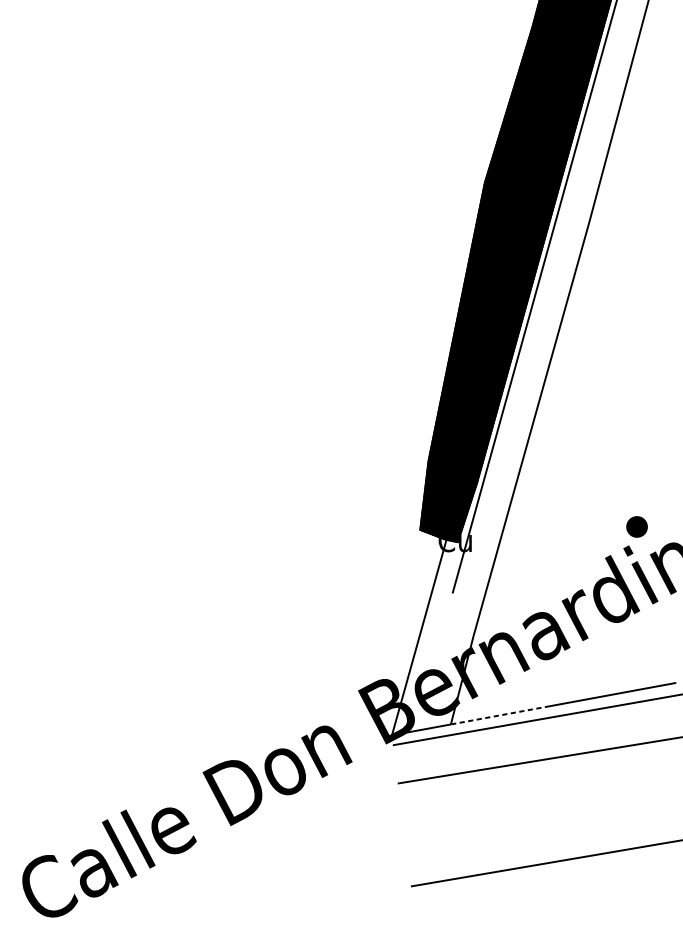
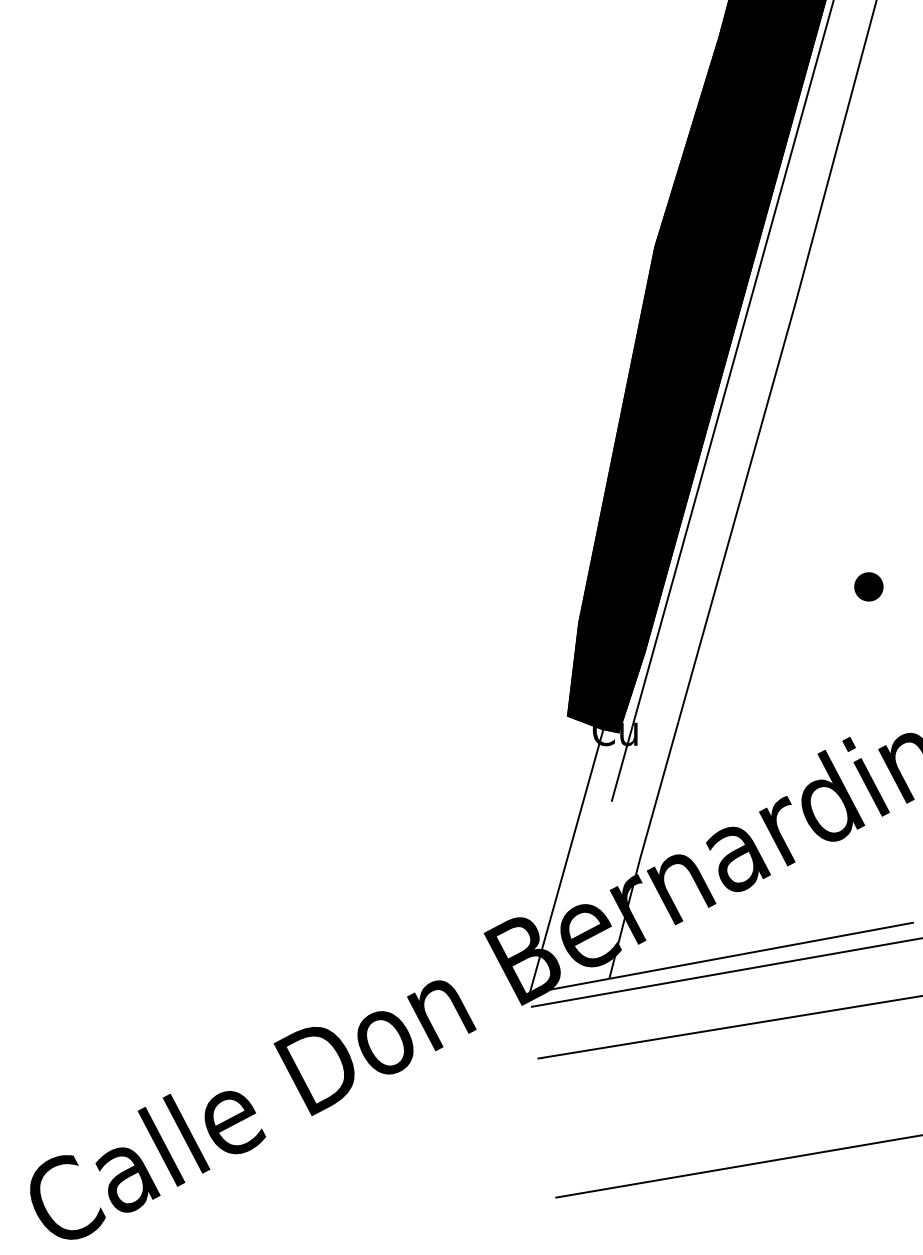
part: (636, 526) -> (868, 586), moved
line: (499, 715) -> (675, 966), dashed -> solid

